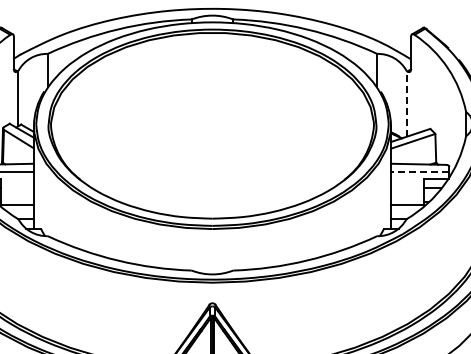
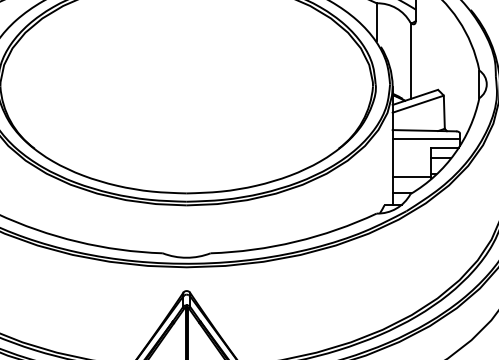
line: (406, 103) -> (410, 60), dashed -> solid
line: (419, 171) -> (425, 138), dashed -> solid

